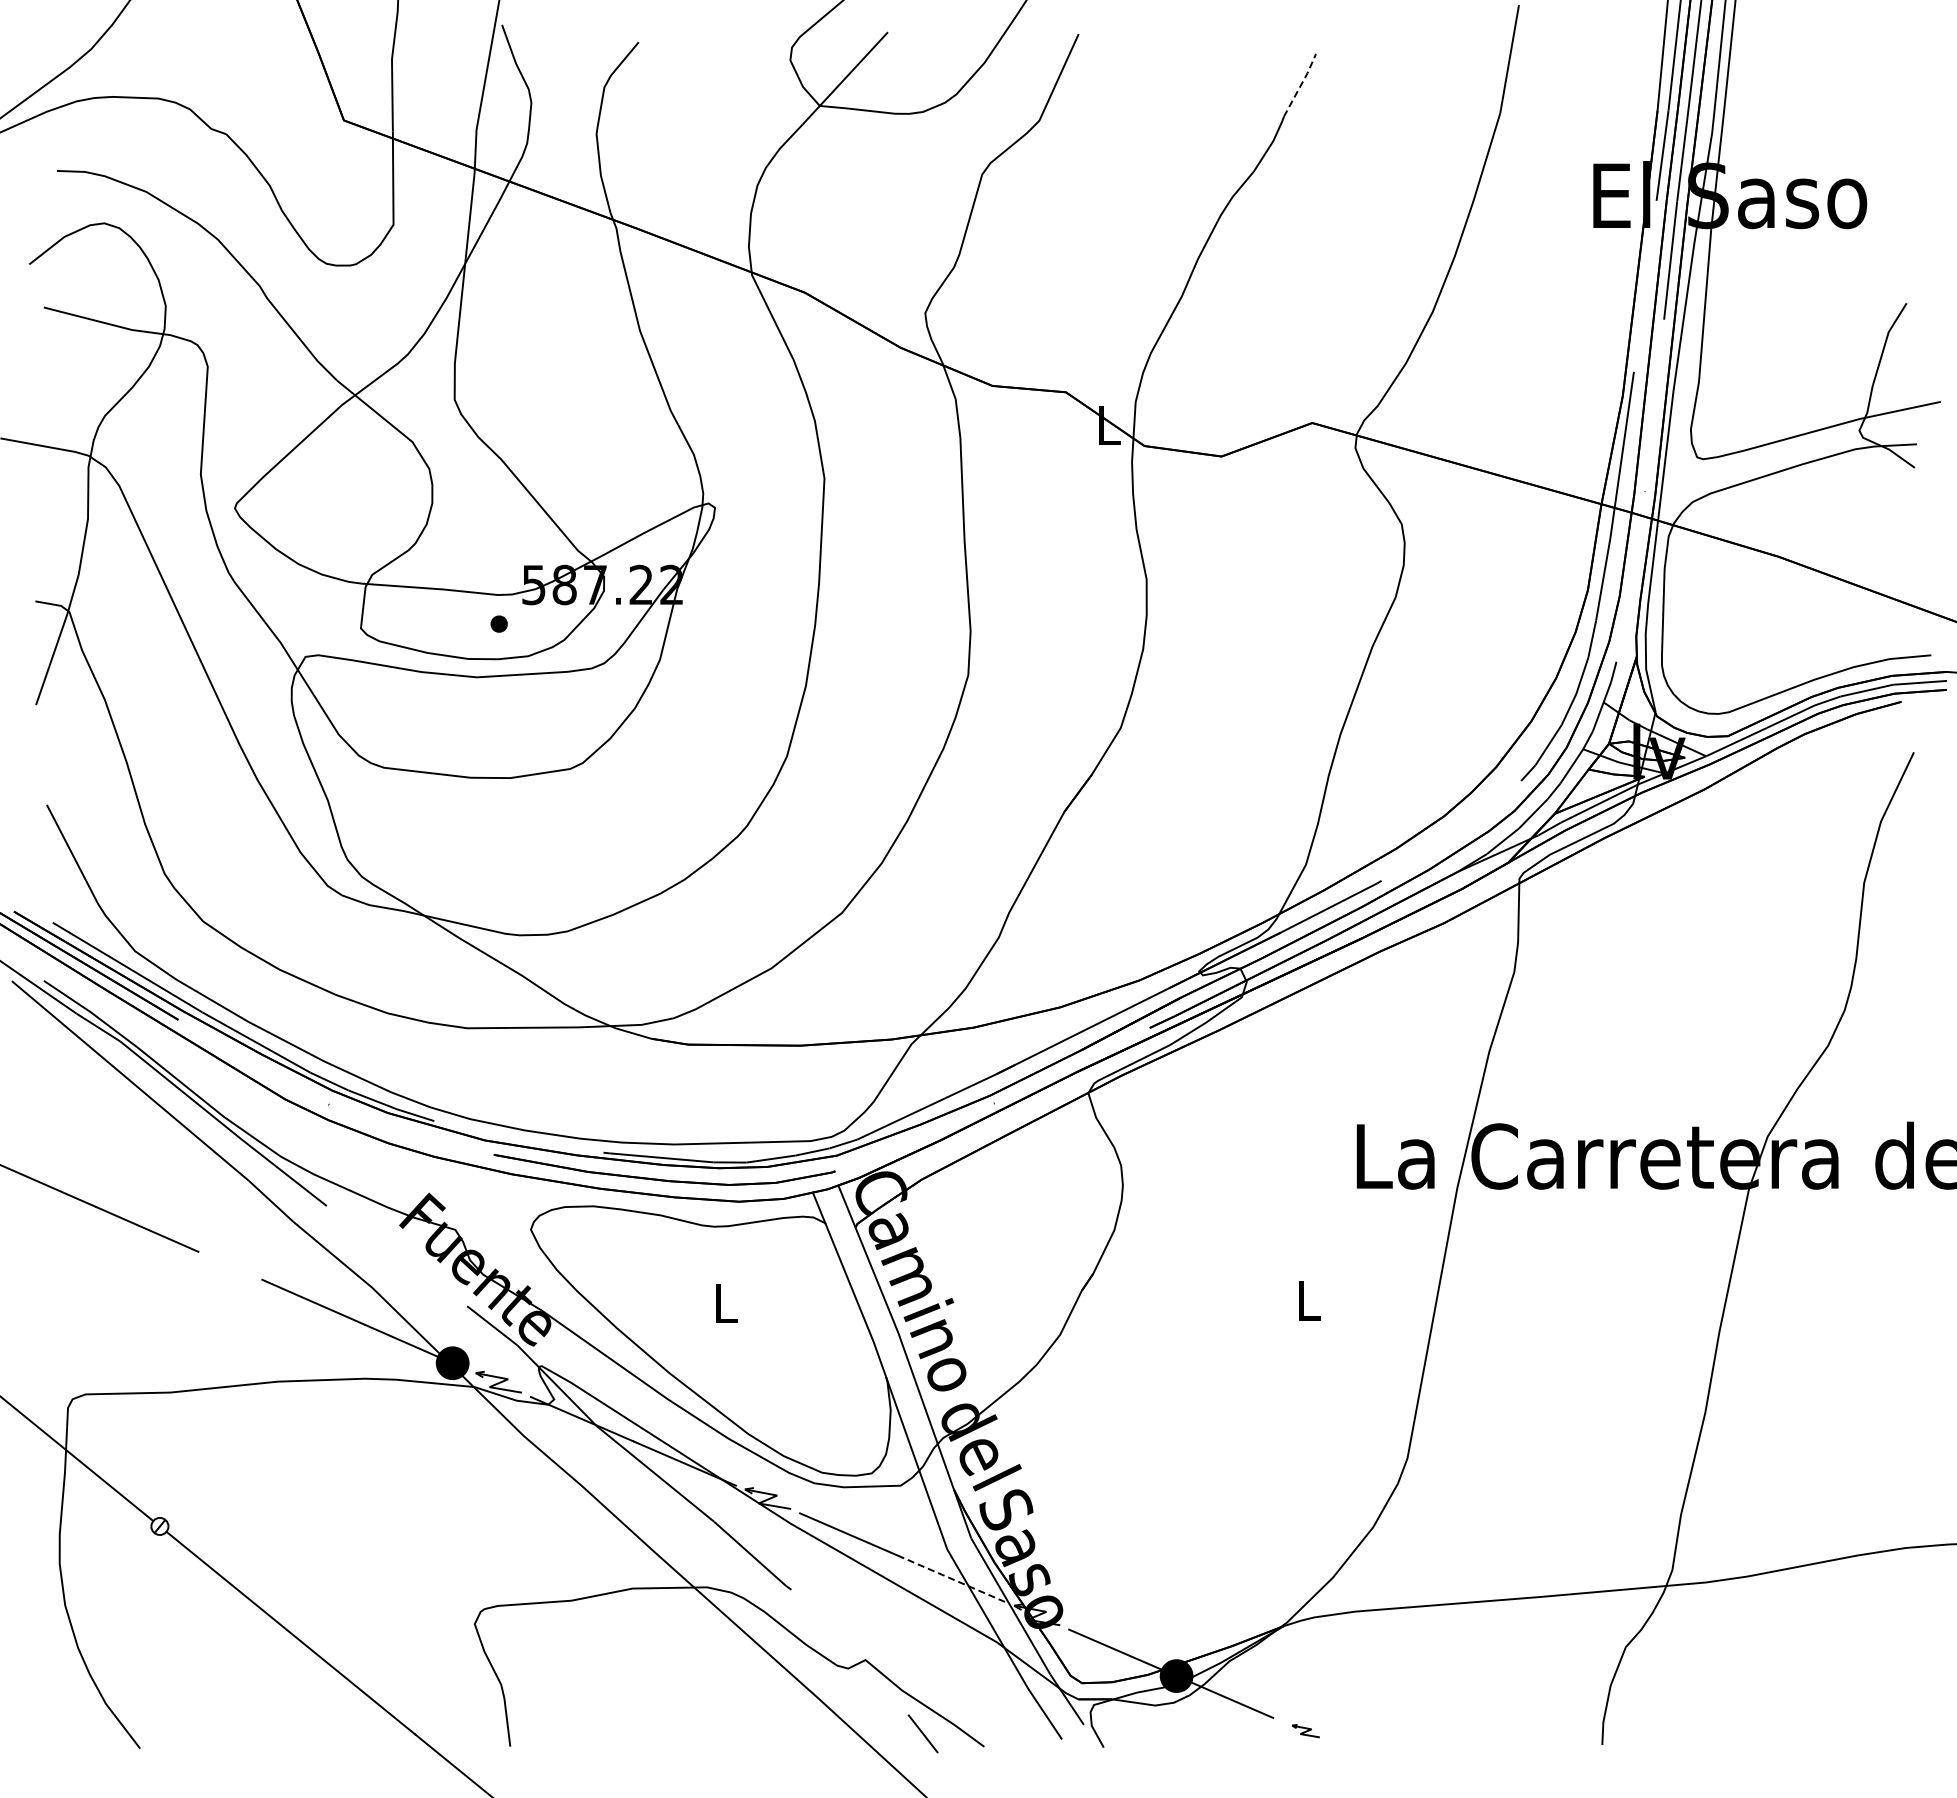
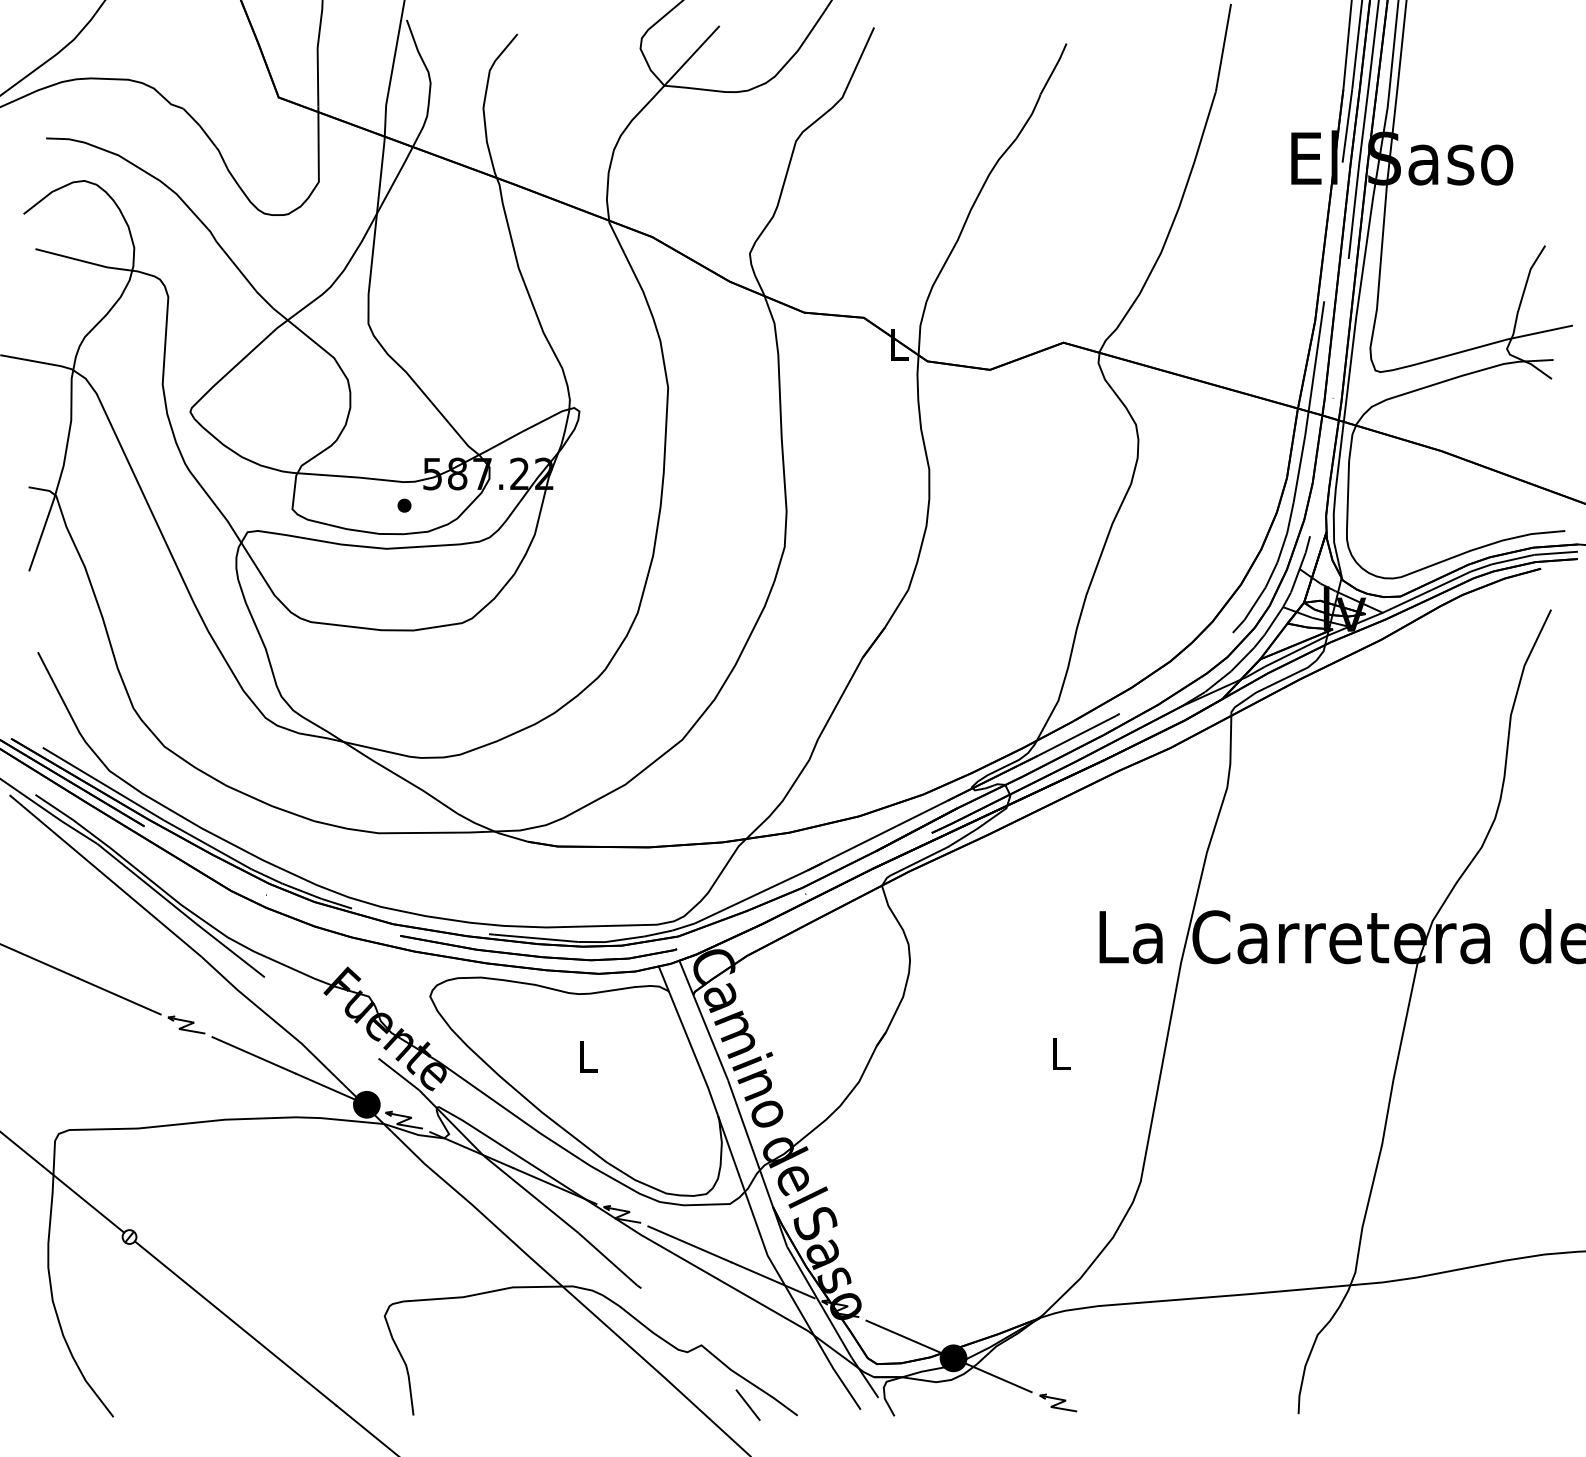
line: (1301, 84) -> (1054, 68), dashed -> solid
part: (230, 1264) -> (186, 1024), added
line: (953, 1579) -> (772, 1280), dashed -> solid
part: (1305, 1730) -> (1058, 1402), size x1.67

